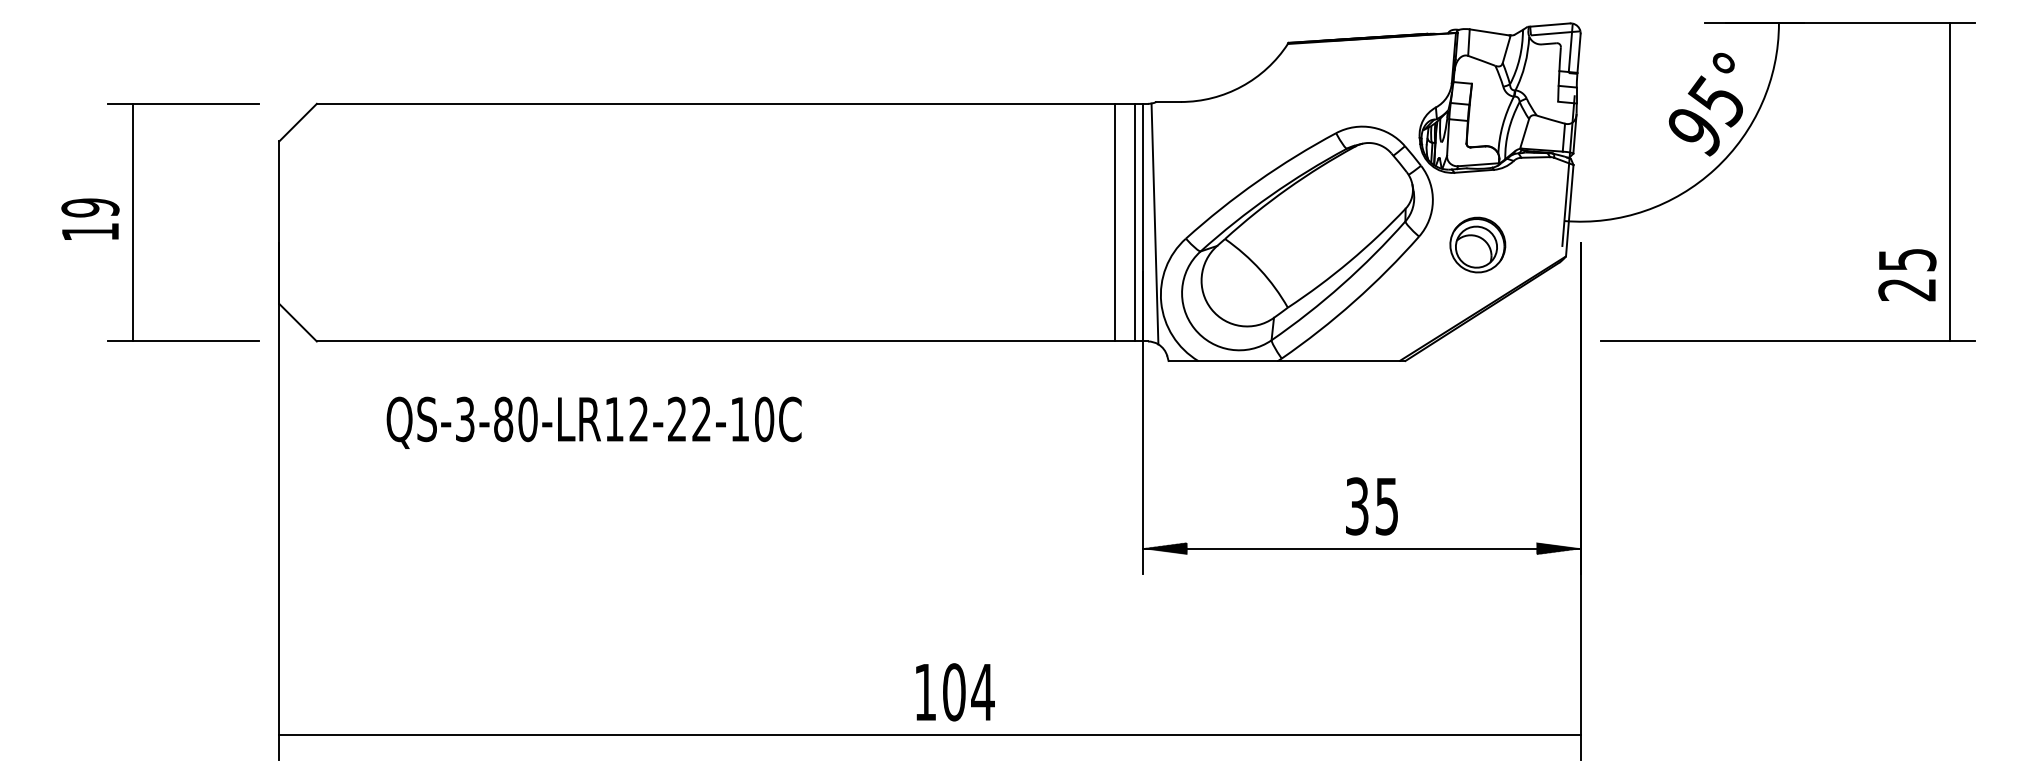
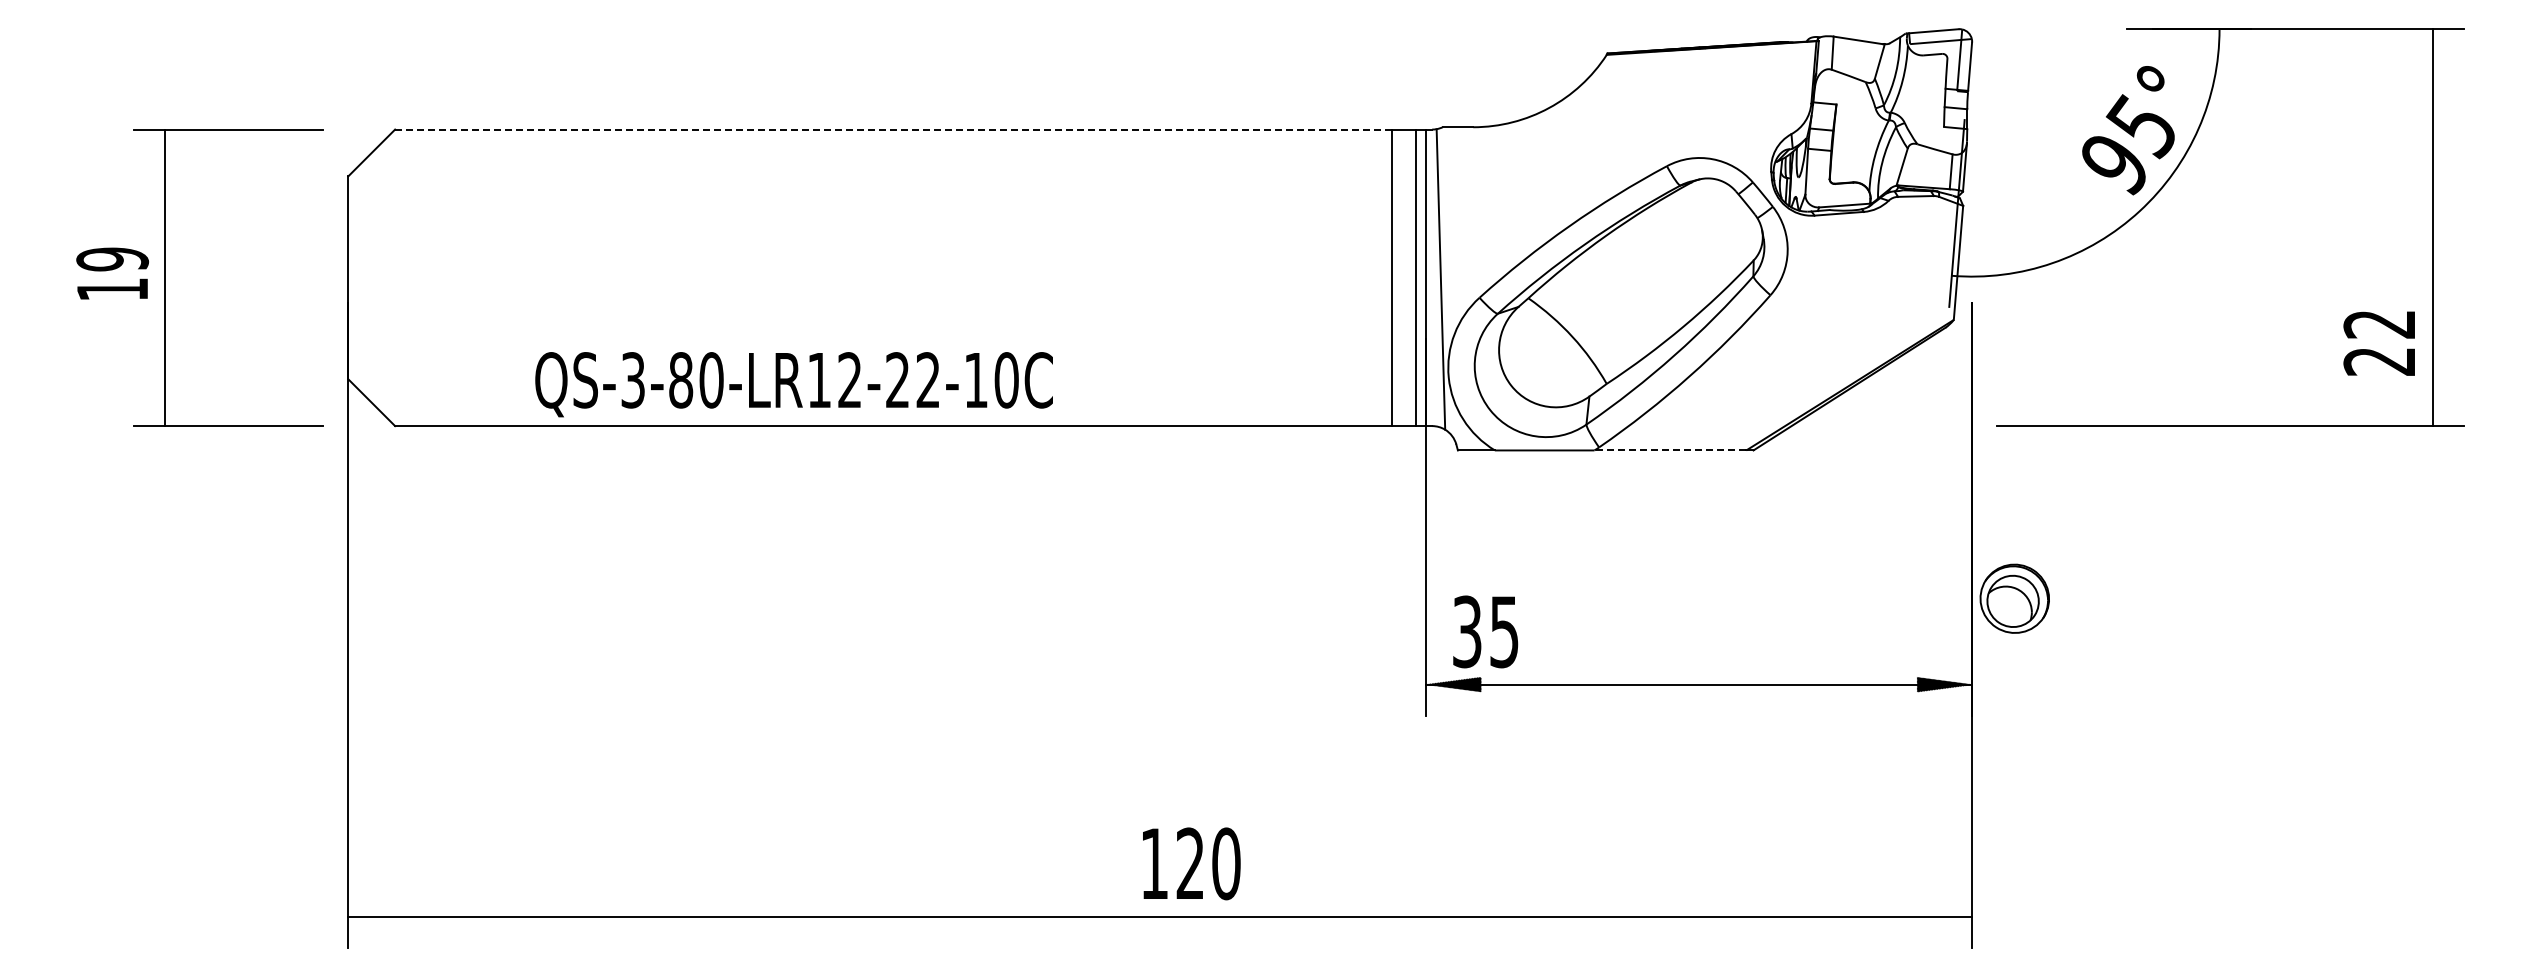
line: (716, 103) -> (893, 129), solid -> dashed
part: (1477, 244) -> (2014, 598), moved
text: (1907, 260) -> (2379, 324), 25 -> 22
line: (1338, 361) -> (1670, 450), solid -> dashed
text: (593, 422) -> (793, 384), moved
text: (1371, 506) -> (1485, 631), moved
text: (968, 692) -> (1208, 863), 104 -> 120

